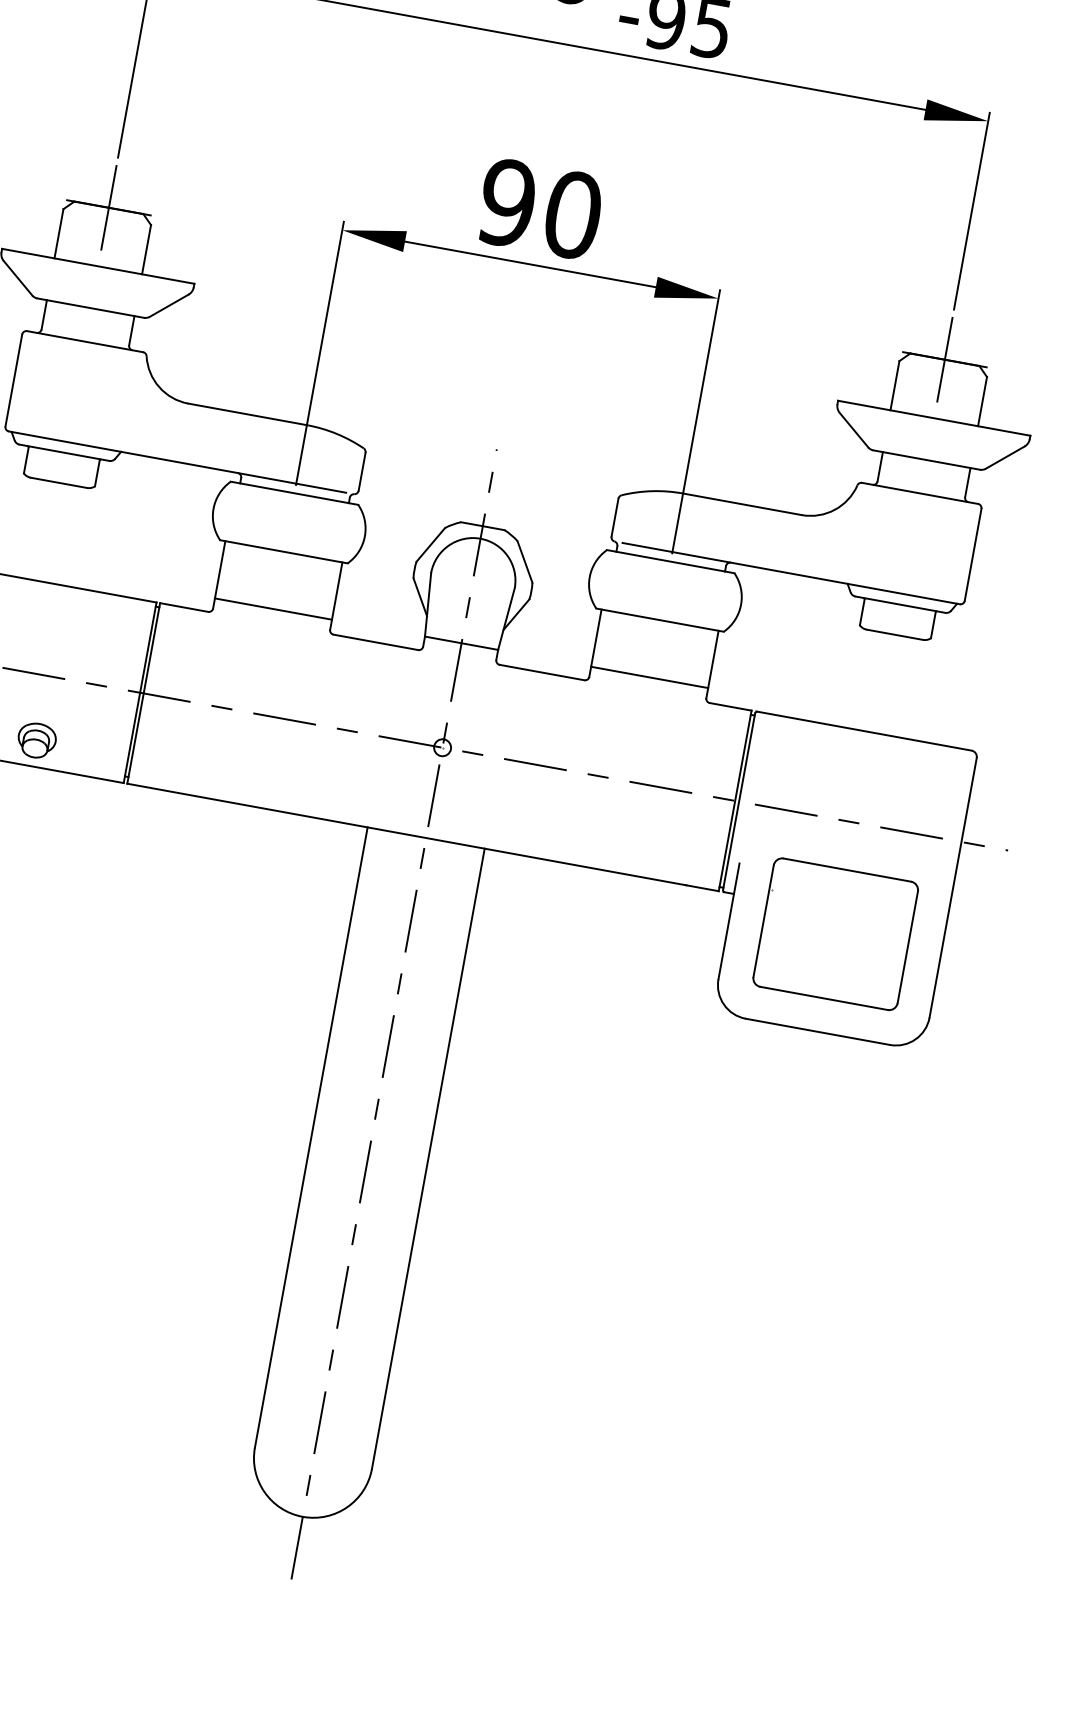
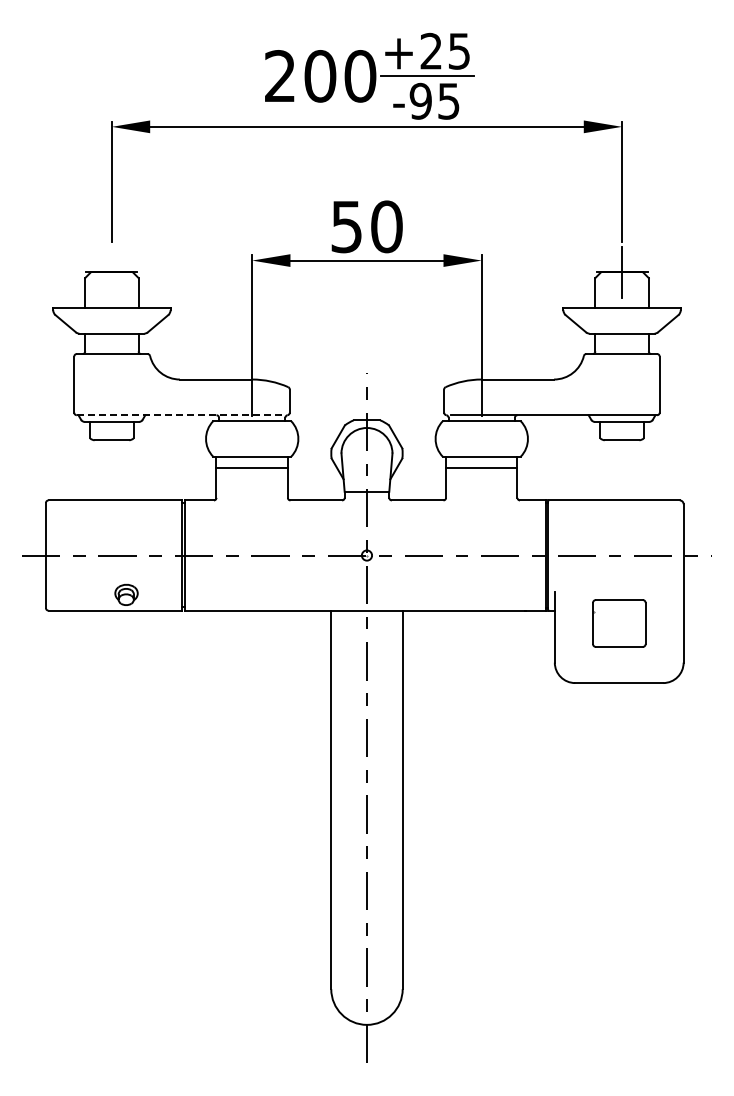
text: (507, 202) -> (346, 226), 90 -> 50
line: (108, 206) -> (111, 271), removed
line: (177, 462) -> (179, 415), solid -> dashed
line: (272, 608) -> (251, 467), moved
line: (649, 676) -> (481, 467), moved
part: (836, 934) -> (619, 623), size x0.6

